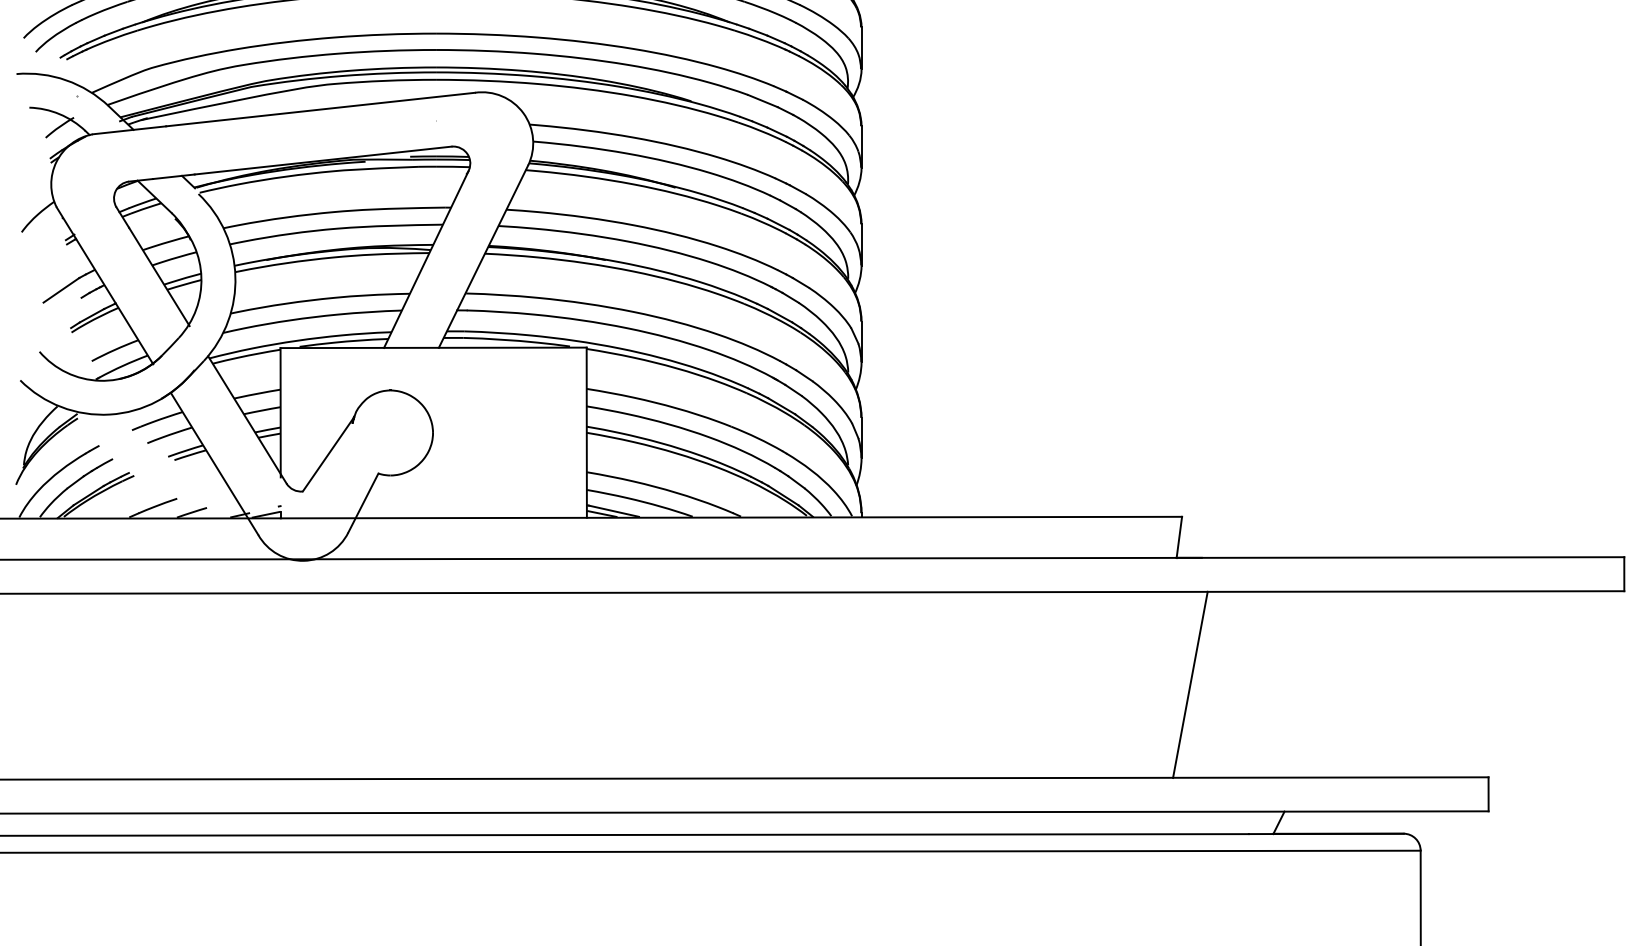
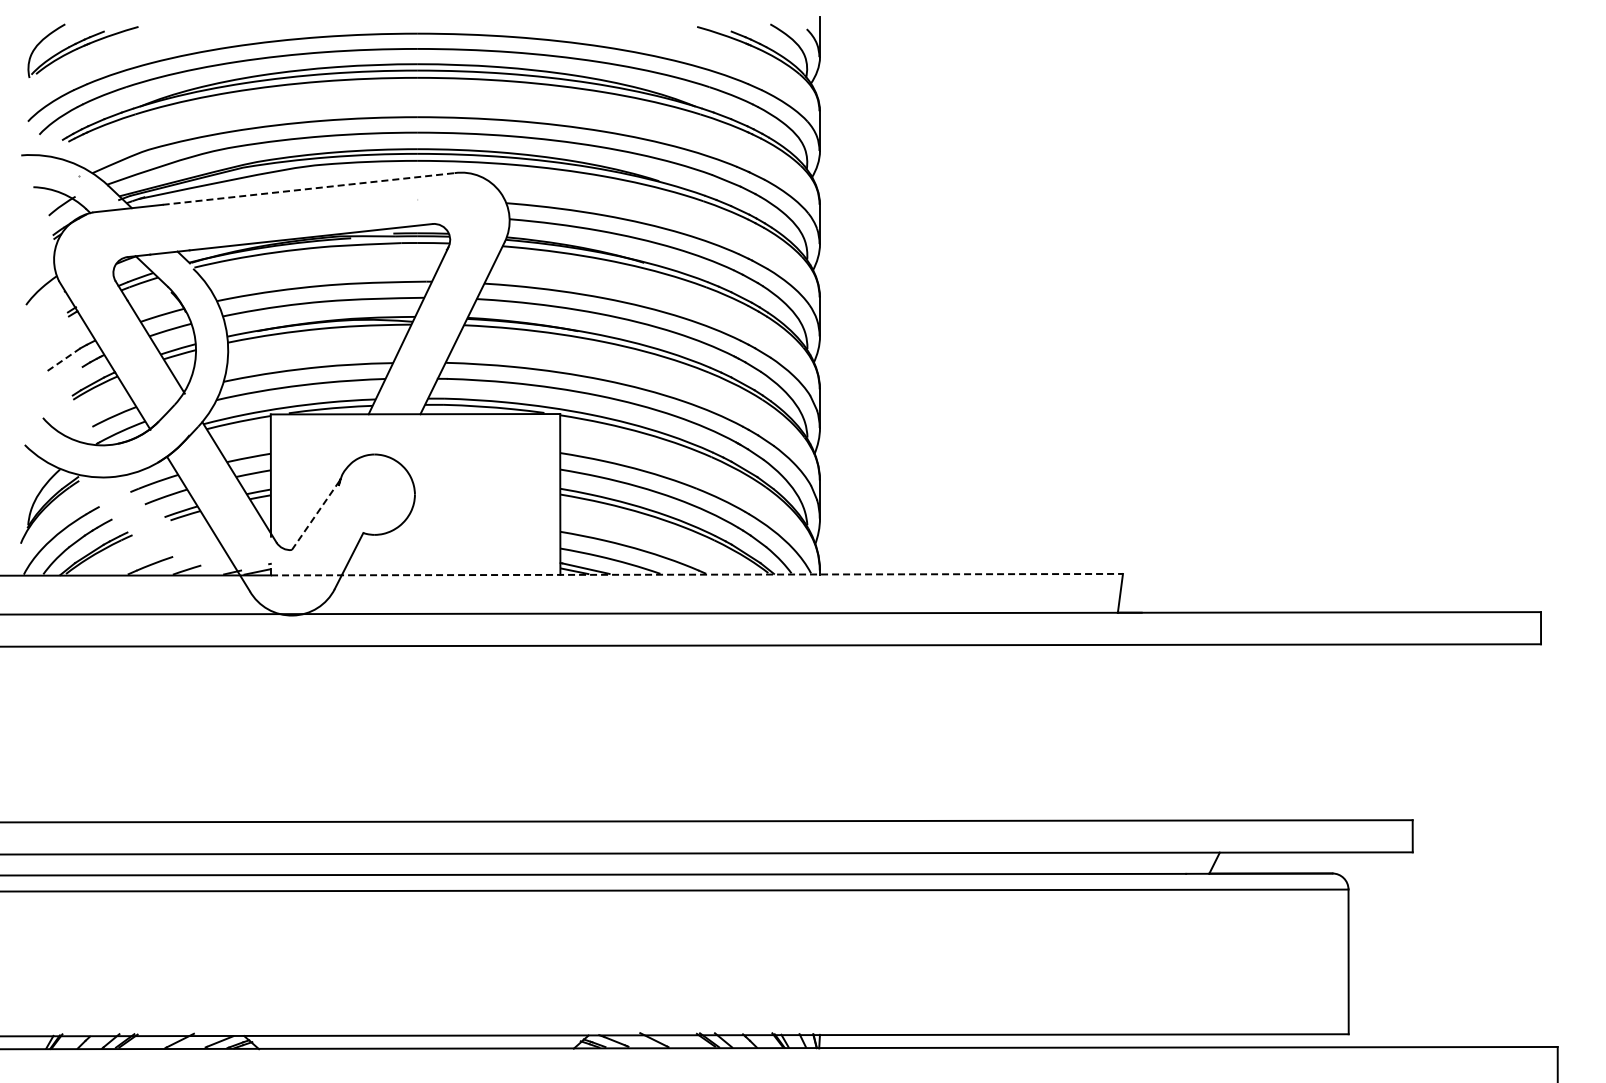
line: (320, 110) -> (308, 189), solid -> dashed
line: (61, 291) -> (63, 360), solid -> dashed
line: (328, 453) -> (316, 514), solid -> dashed
line: (731, 517) -> (697, 574), solid -> dashed
line: (1190, 684) -> (1130, 732), removed

